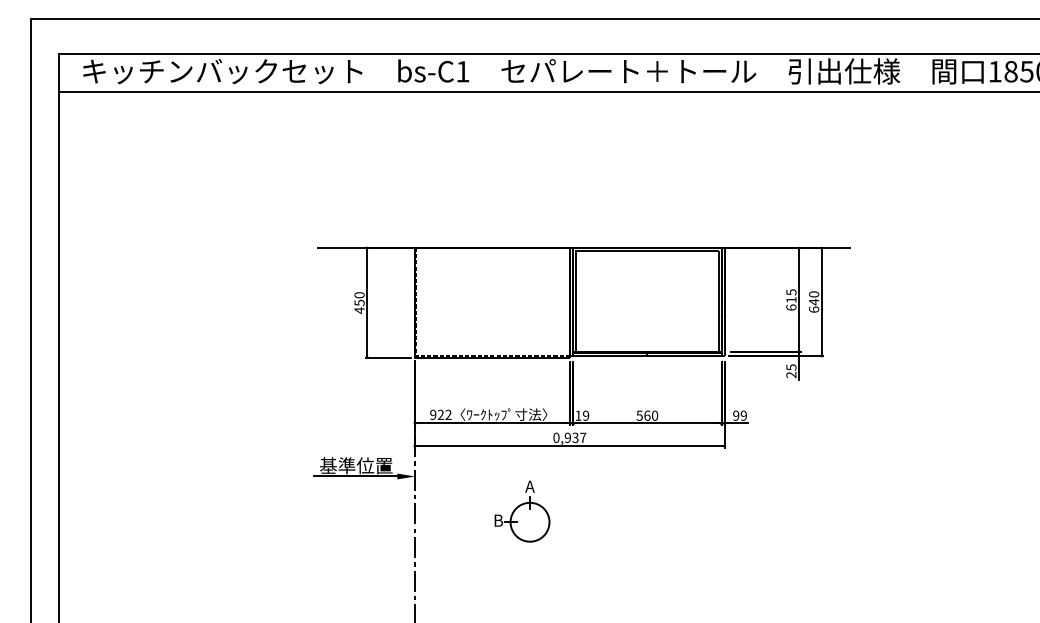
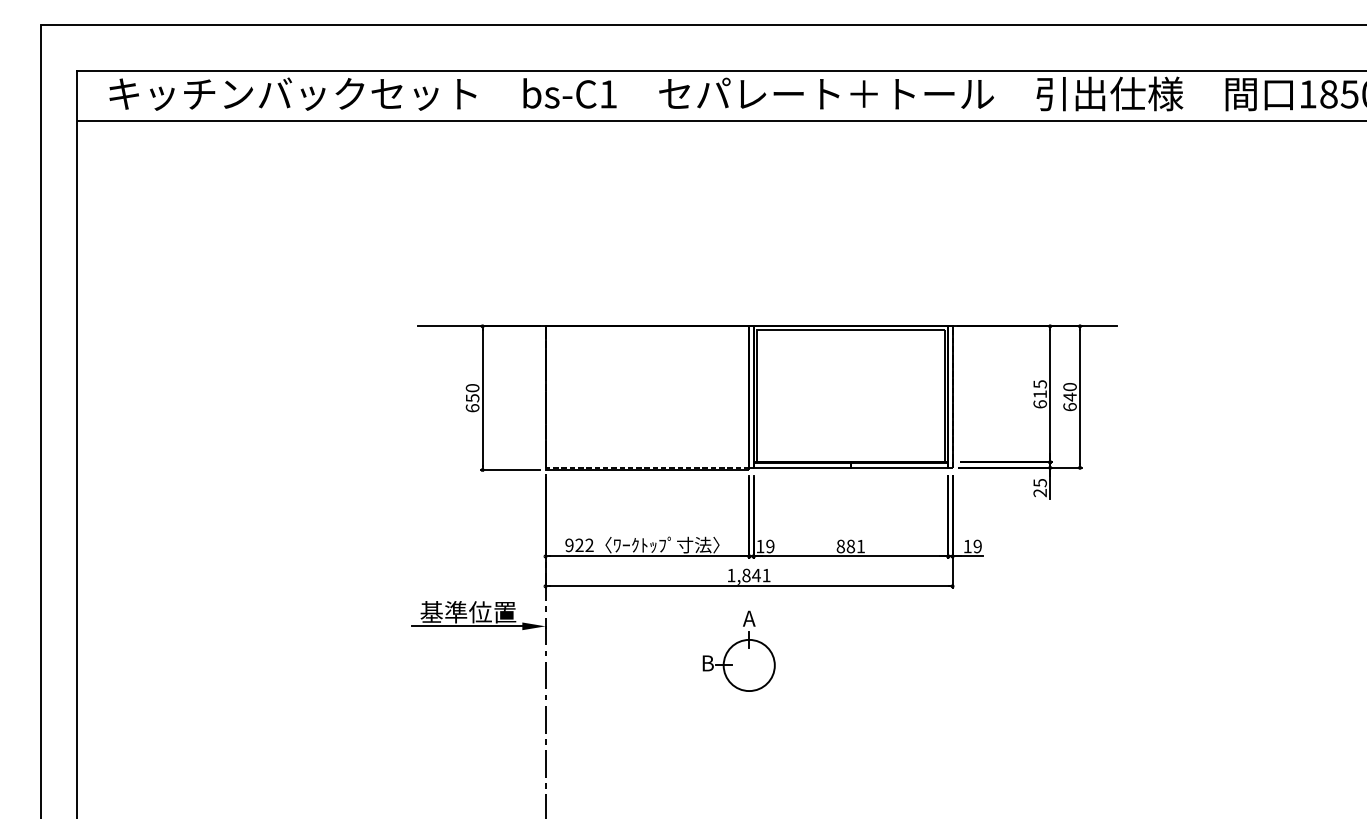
text: (359, 310) -> (472, 408), 450 -> 650
text: (647, 415) -> (851, 546), 560 -> 881
text: (736, 415) -> (968, 546), 99 -> 19
text: (569, 437) -> (748, 575), 0,937 -> 1,841
part: (522, 511) -> (739, 651), moved

